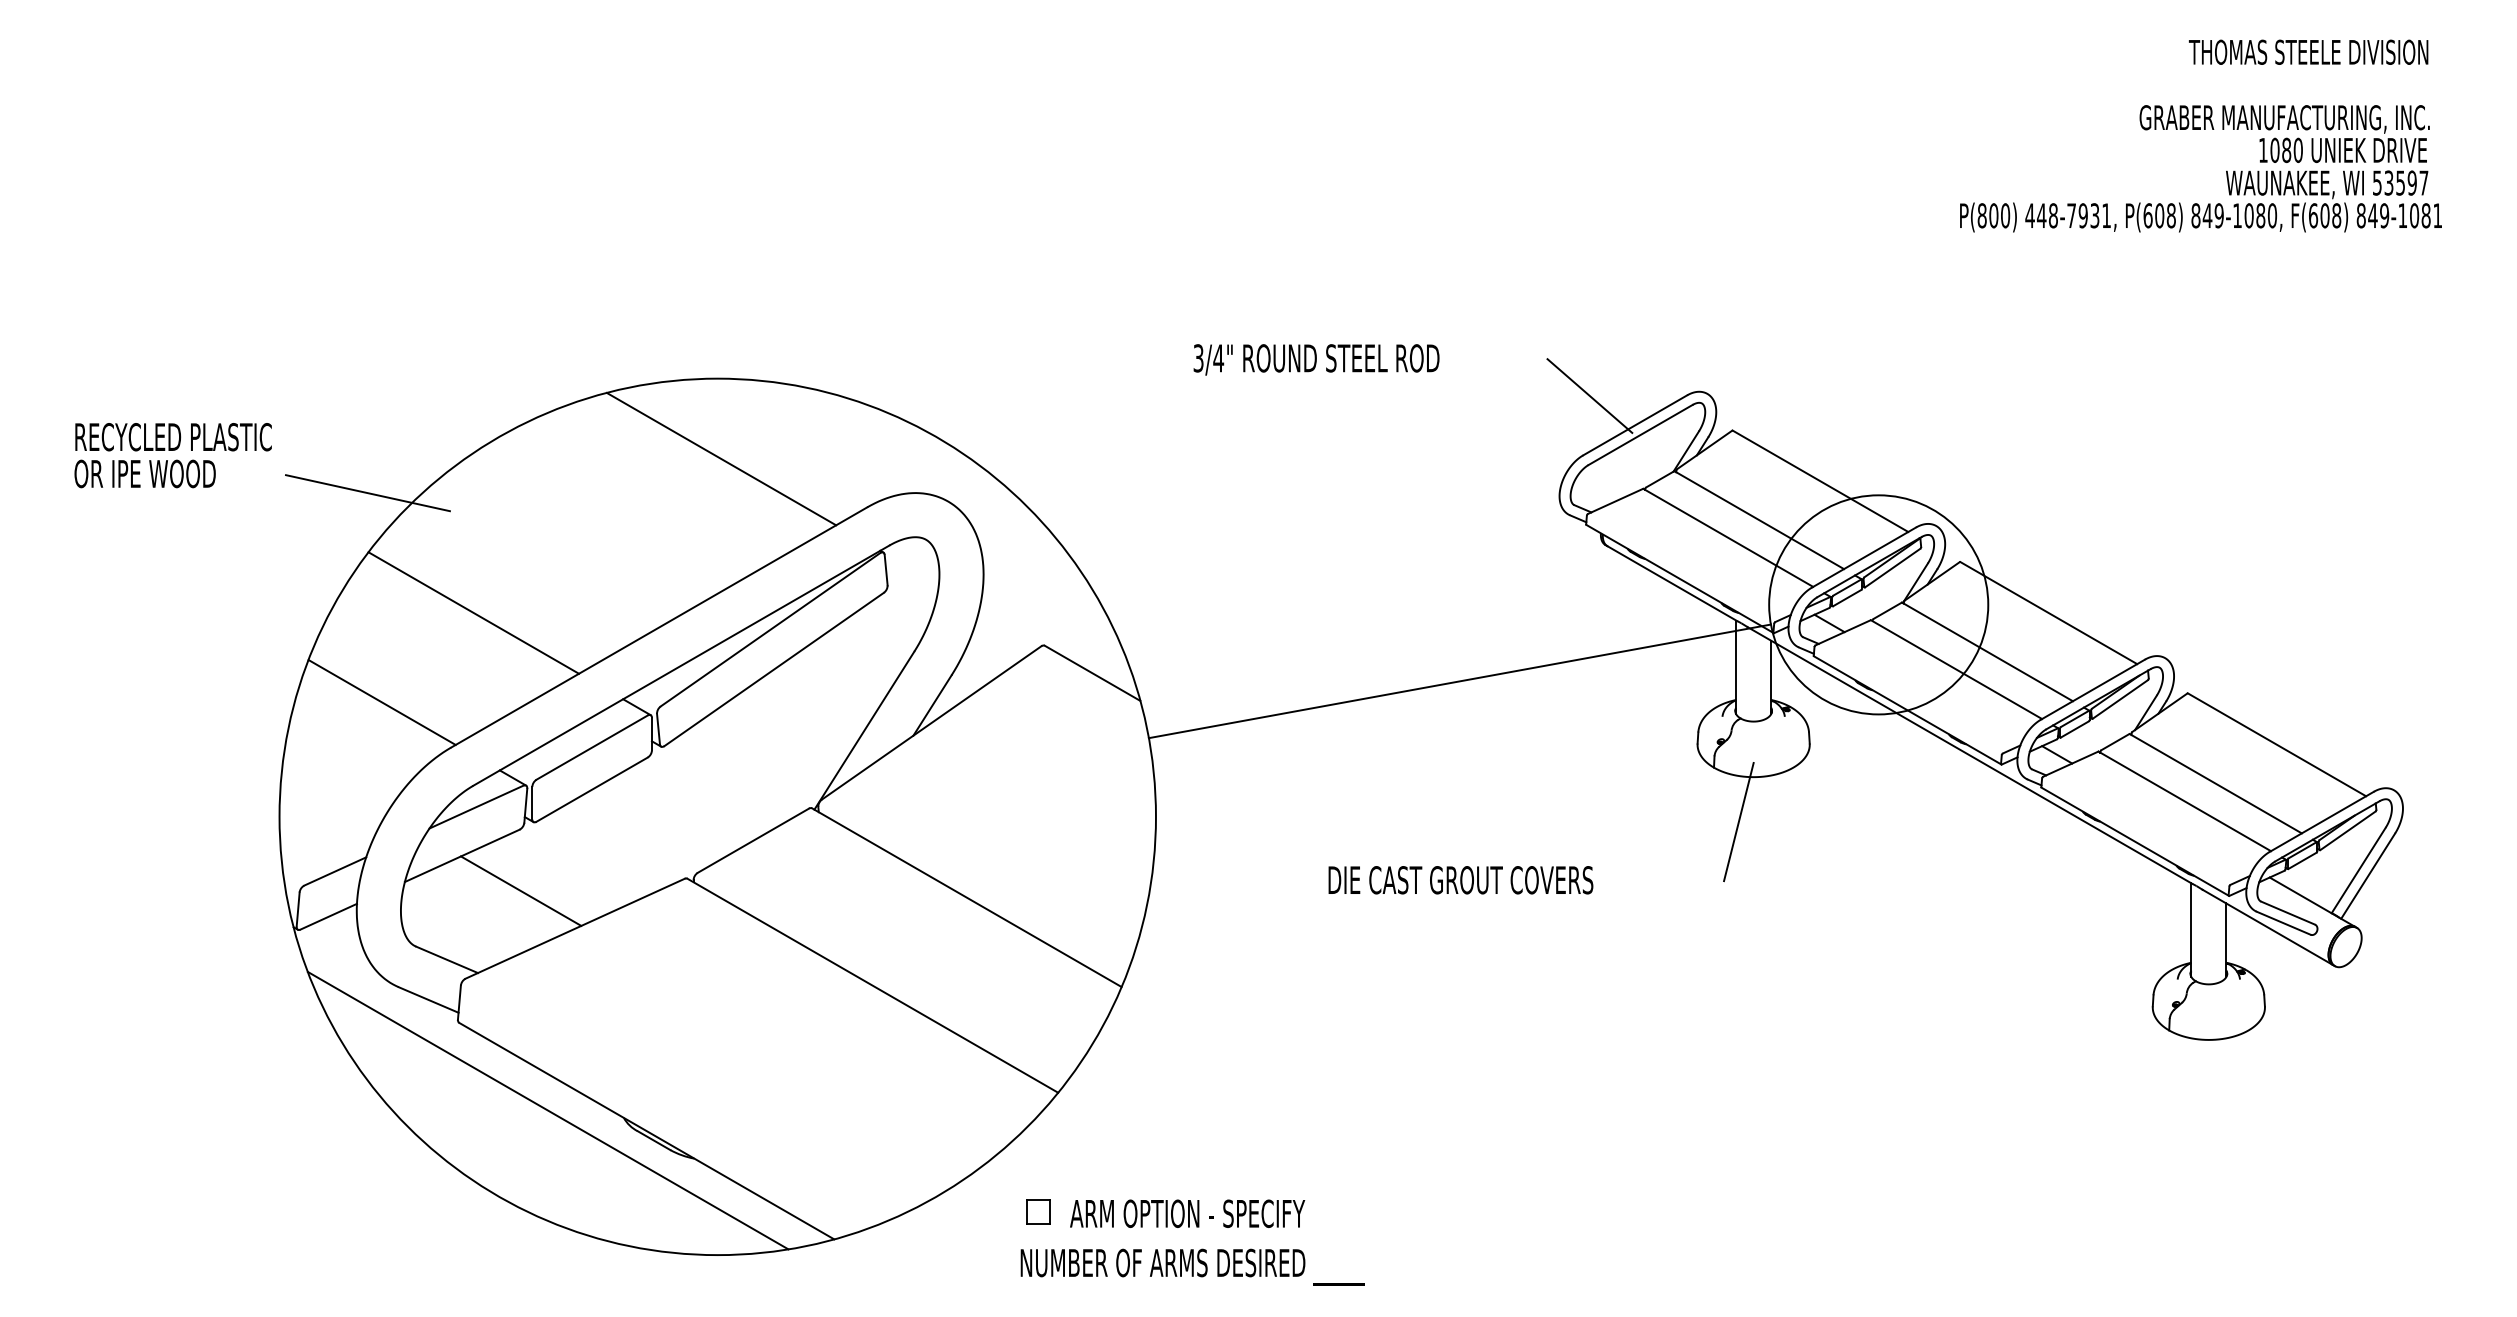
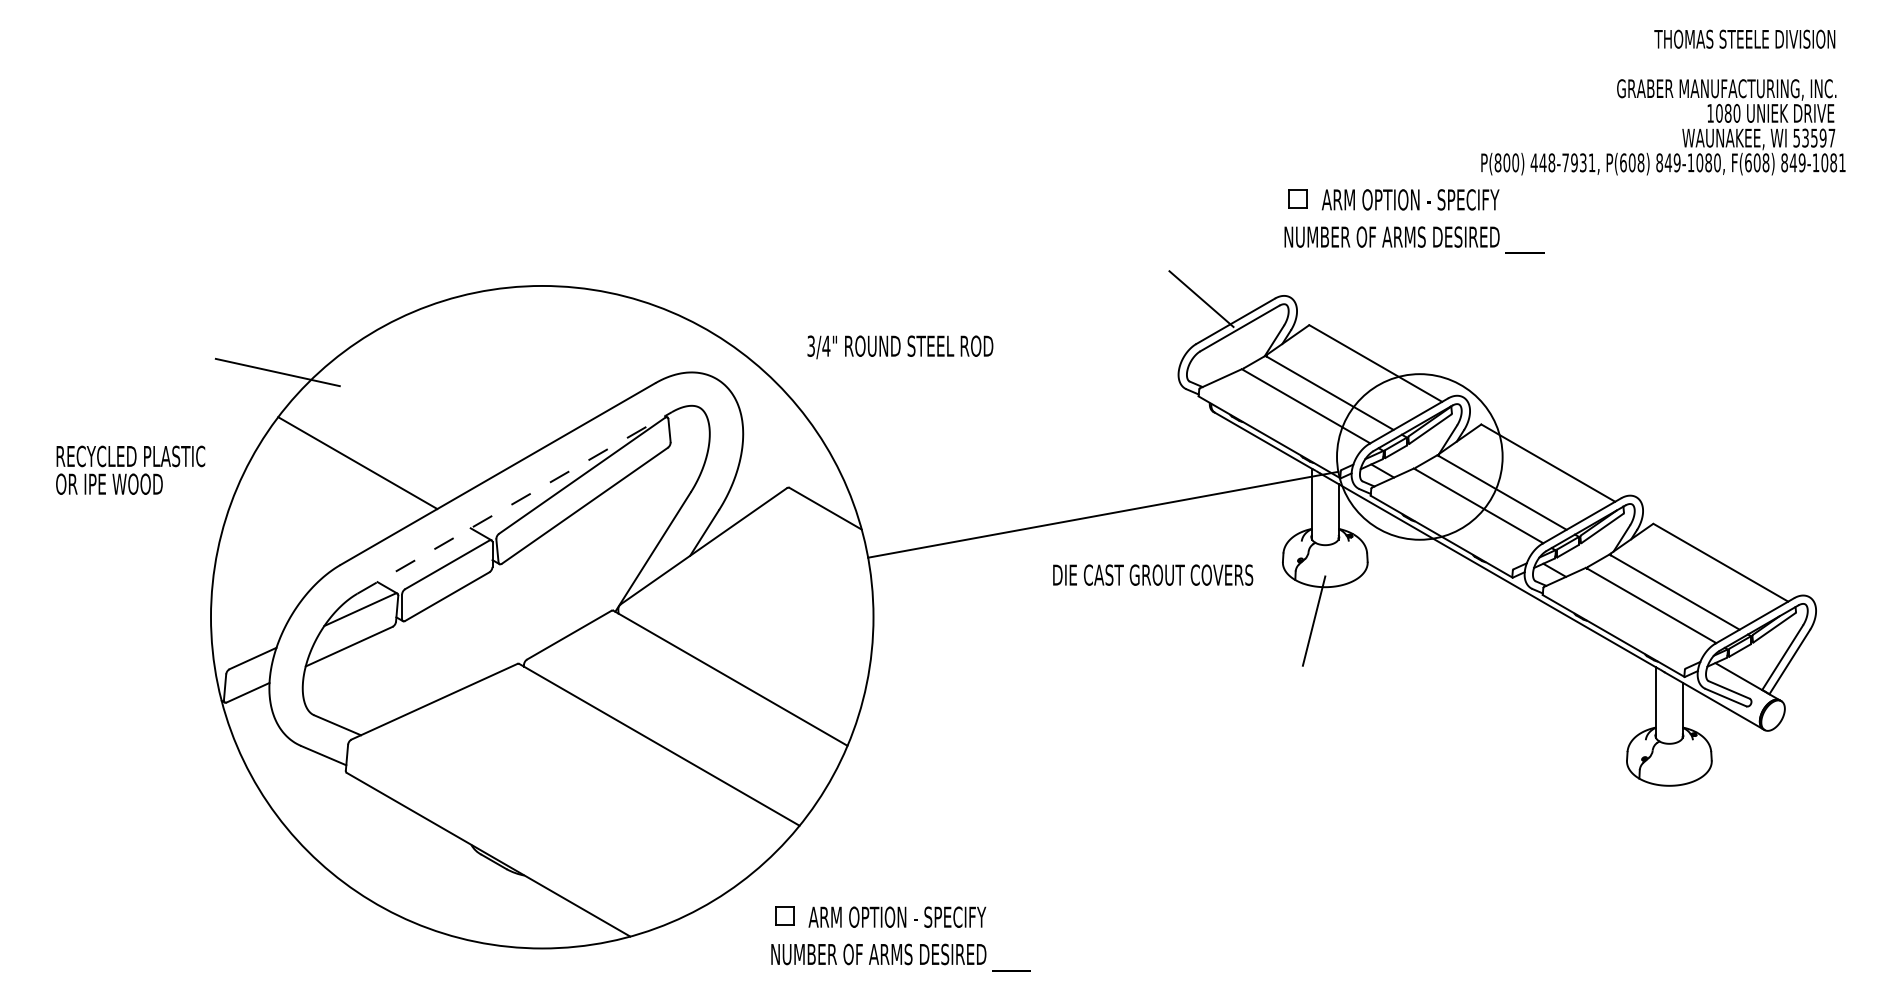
part: (1871, 300) -> (1414, 226), added
text: (1316, 359) -> (900, 347), moved
text: (172, 455) -> (130, 470), moved
line: (721, 458) -> (545, 346), removed
line: (681, 665) -> (514, 502), solid -> dashed
line: (381, 702) -> (288, 530), removed
text: (1460, 880) -> (1152, 575), moved
line: (520, 890) -> (393, 672), removed
line: (547, 1110) -> (413, 839), removed

